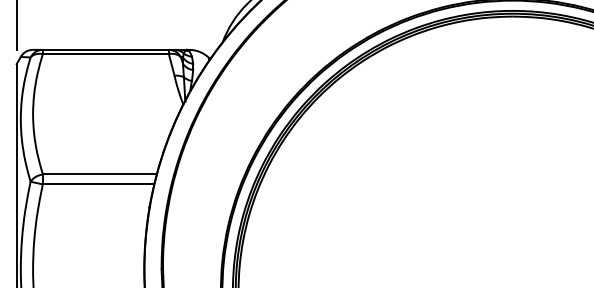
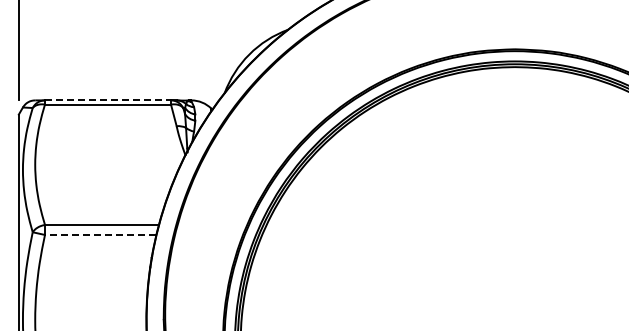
line: (106, 49) -> (108, 100), solid -> dashed
line: (98, 183) -> (100, 234), solid -> dashed

